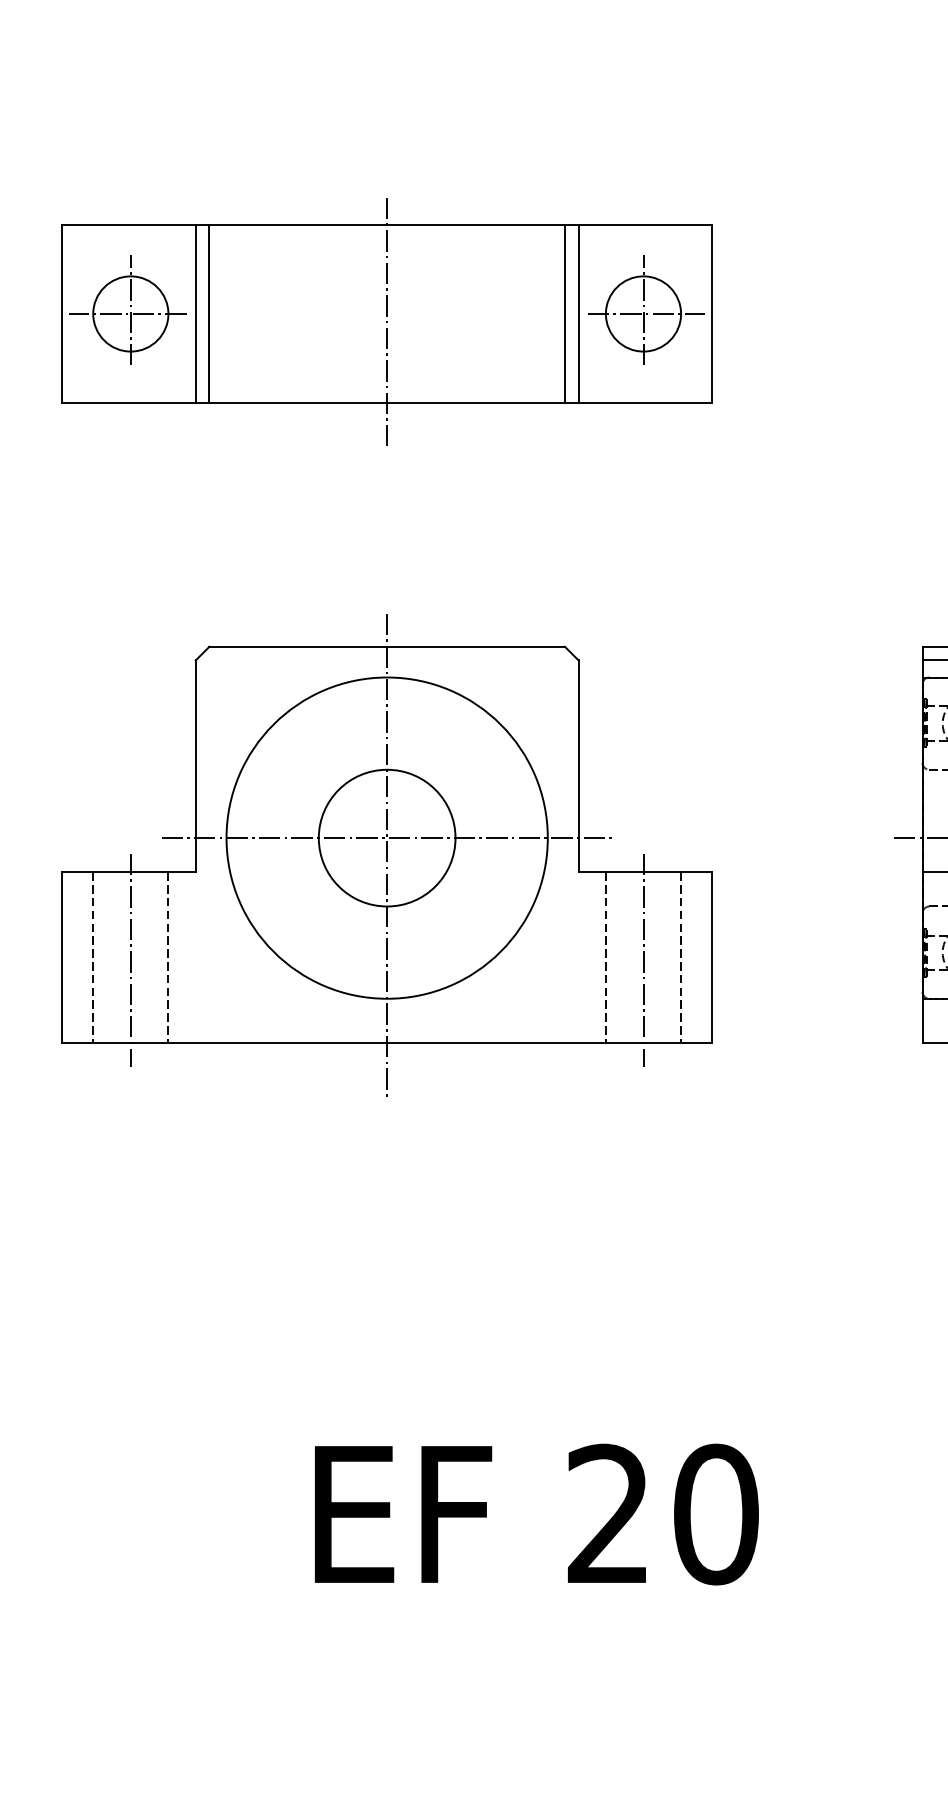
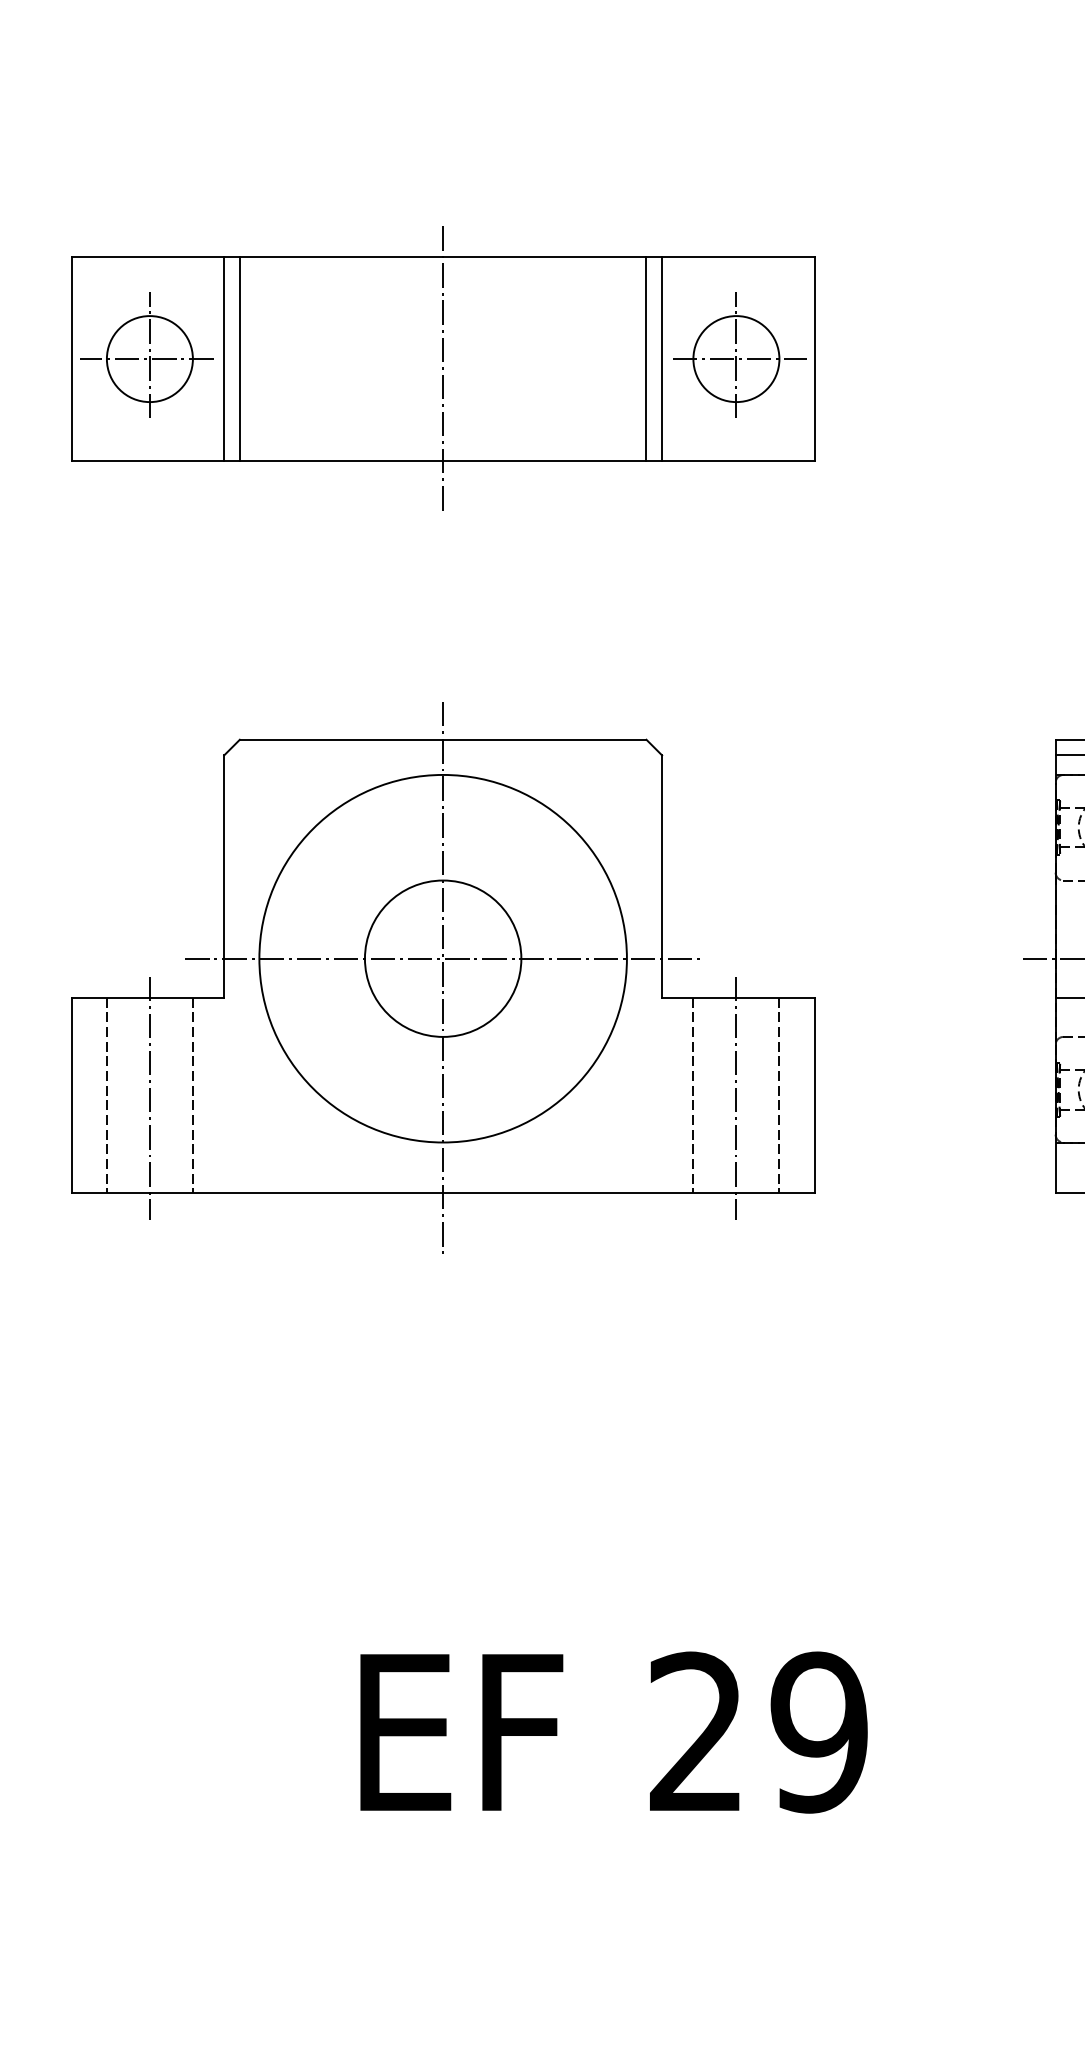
text: (716, 1514) -> (819, 1732), 20 -> 29

